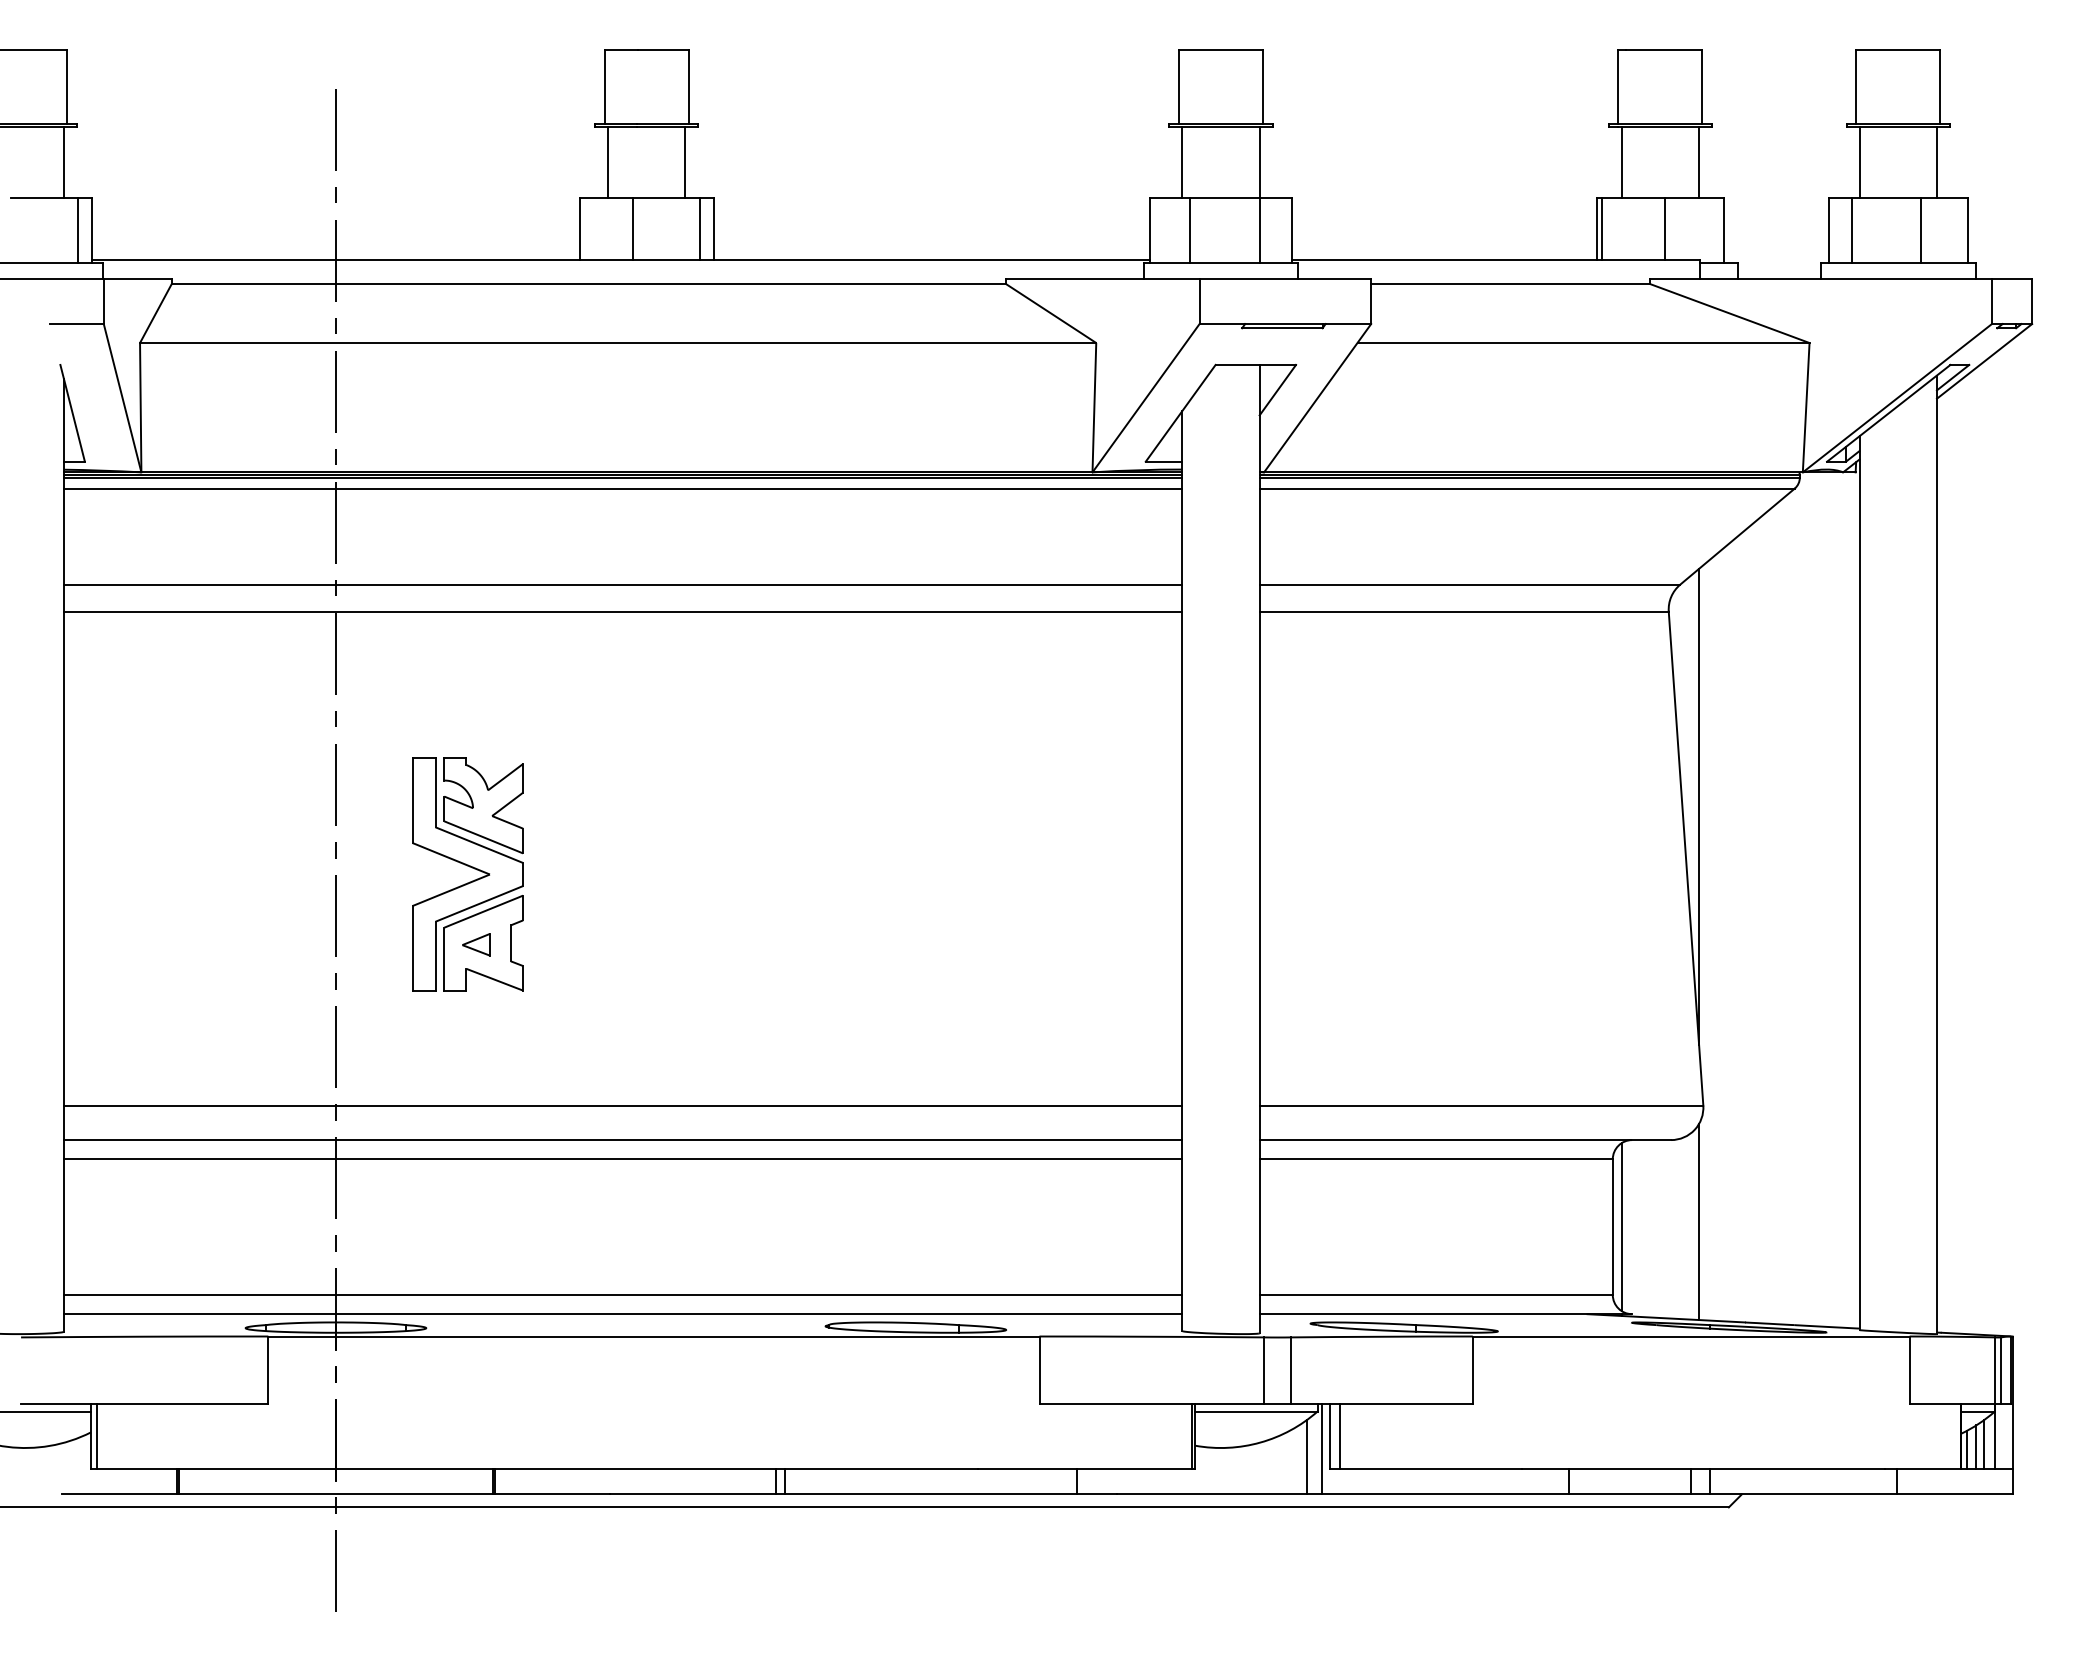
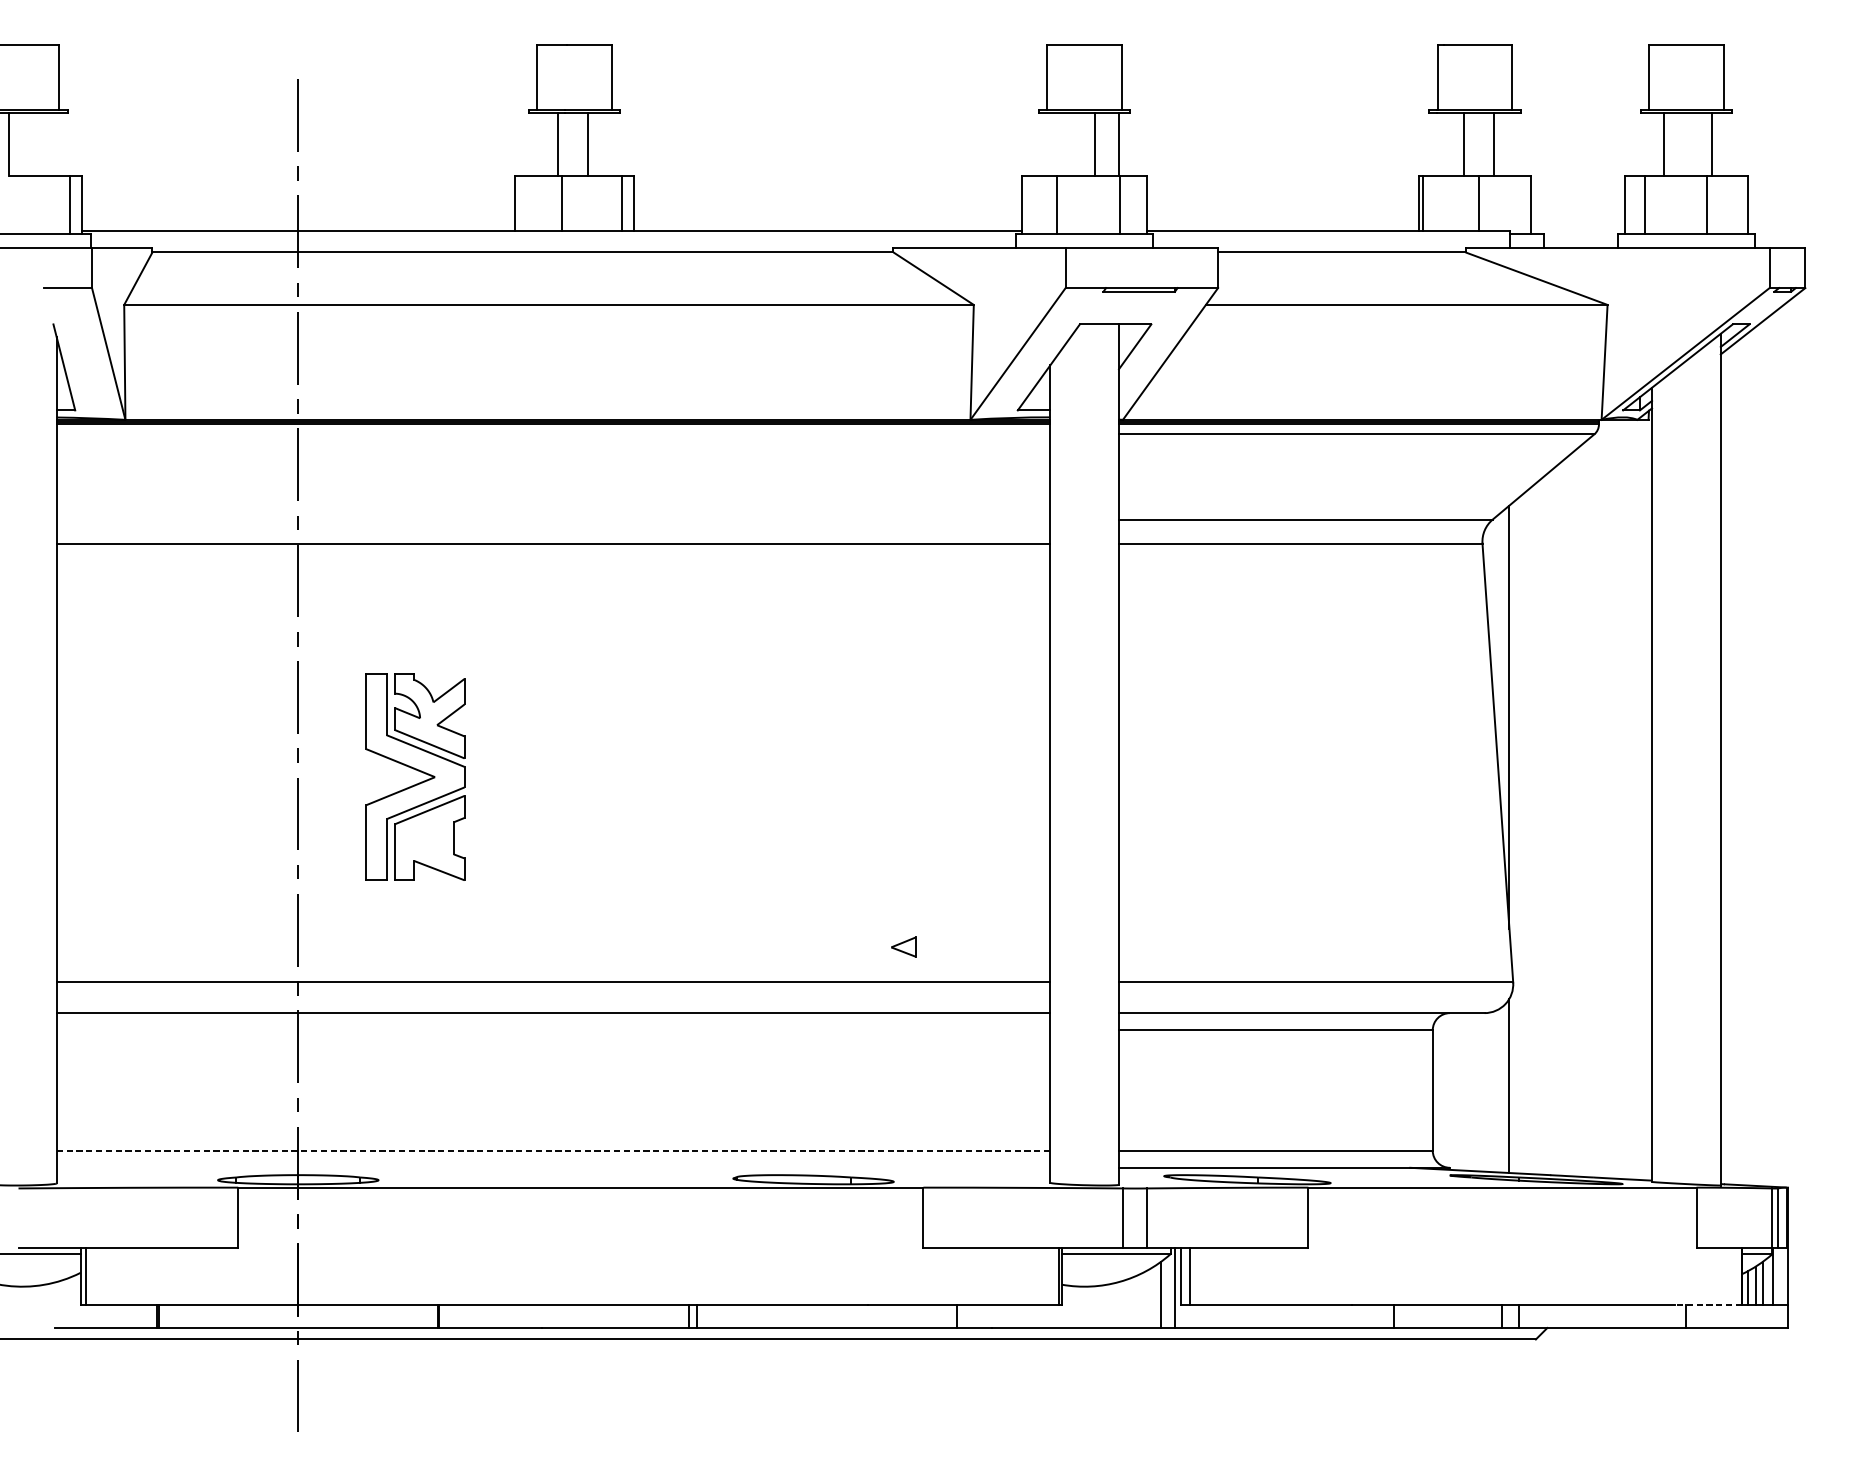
line: (63, 162) -> (8, 144), moved
line: (607, 162) -> (587, 144), moved
line: (685, 162) -> (558, 144), moved
line: (1182, 162) -> (1094, 144), moved
line: (1621, 162) -> (1493, 144), moved
line: (1699, 162) -> (1464, 144), moved
line: (1859, 162) -> (1712, 144), moved
line: (1936, 162) -> (1663, 144), moved
line: (622, 488) -> (552, 434), removed
line: (622, 584) -> (552, 519), removed
part: (476, 944) -> (903, 946), moved
line: (622, 1159) -> (552, 1030), removed
line: (1621, 1227) -> (1440, 1090), removed
line: (622, 1294) -> (552, 1150), solid -> dashed
line: (622, 1314) -> (552, 1168), removed
line: (1922, 1468) -> (1707, 1304), solid -> dashed

